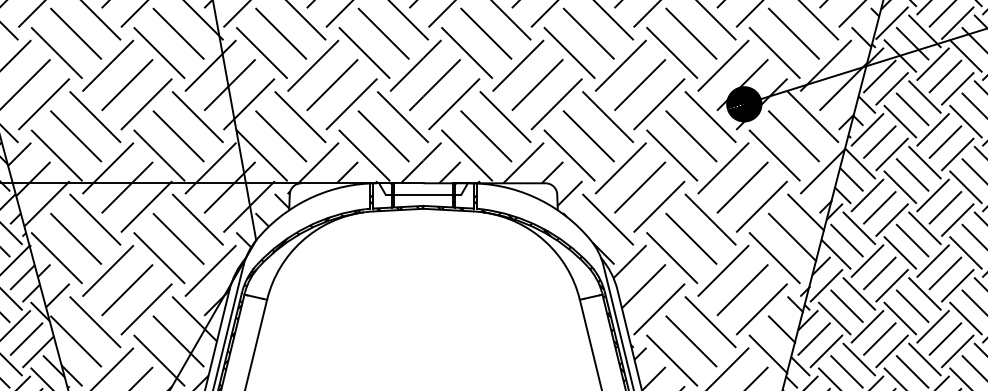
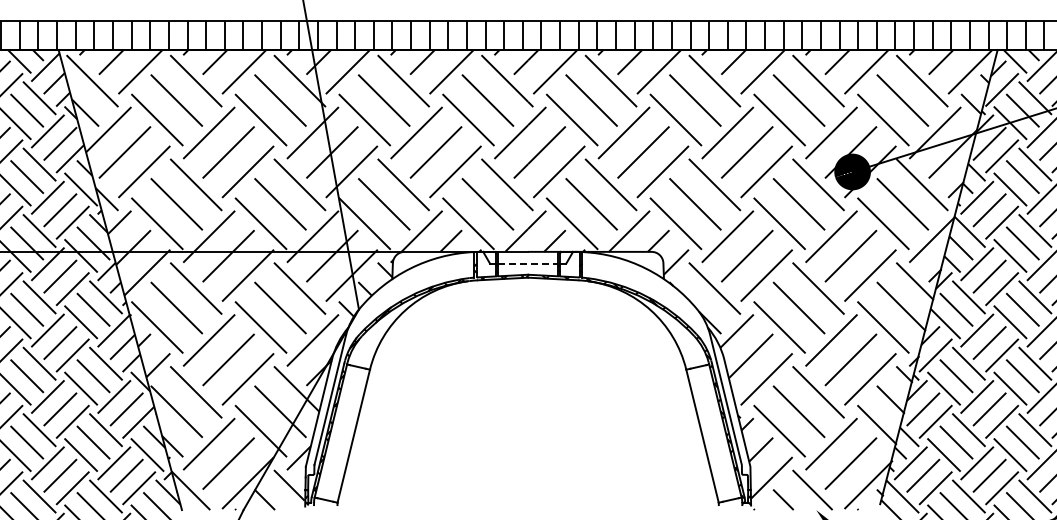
line: (423, 194) -> (528, 263), solid -> dashed

